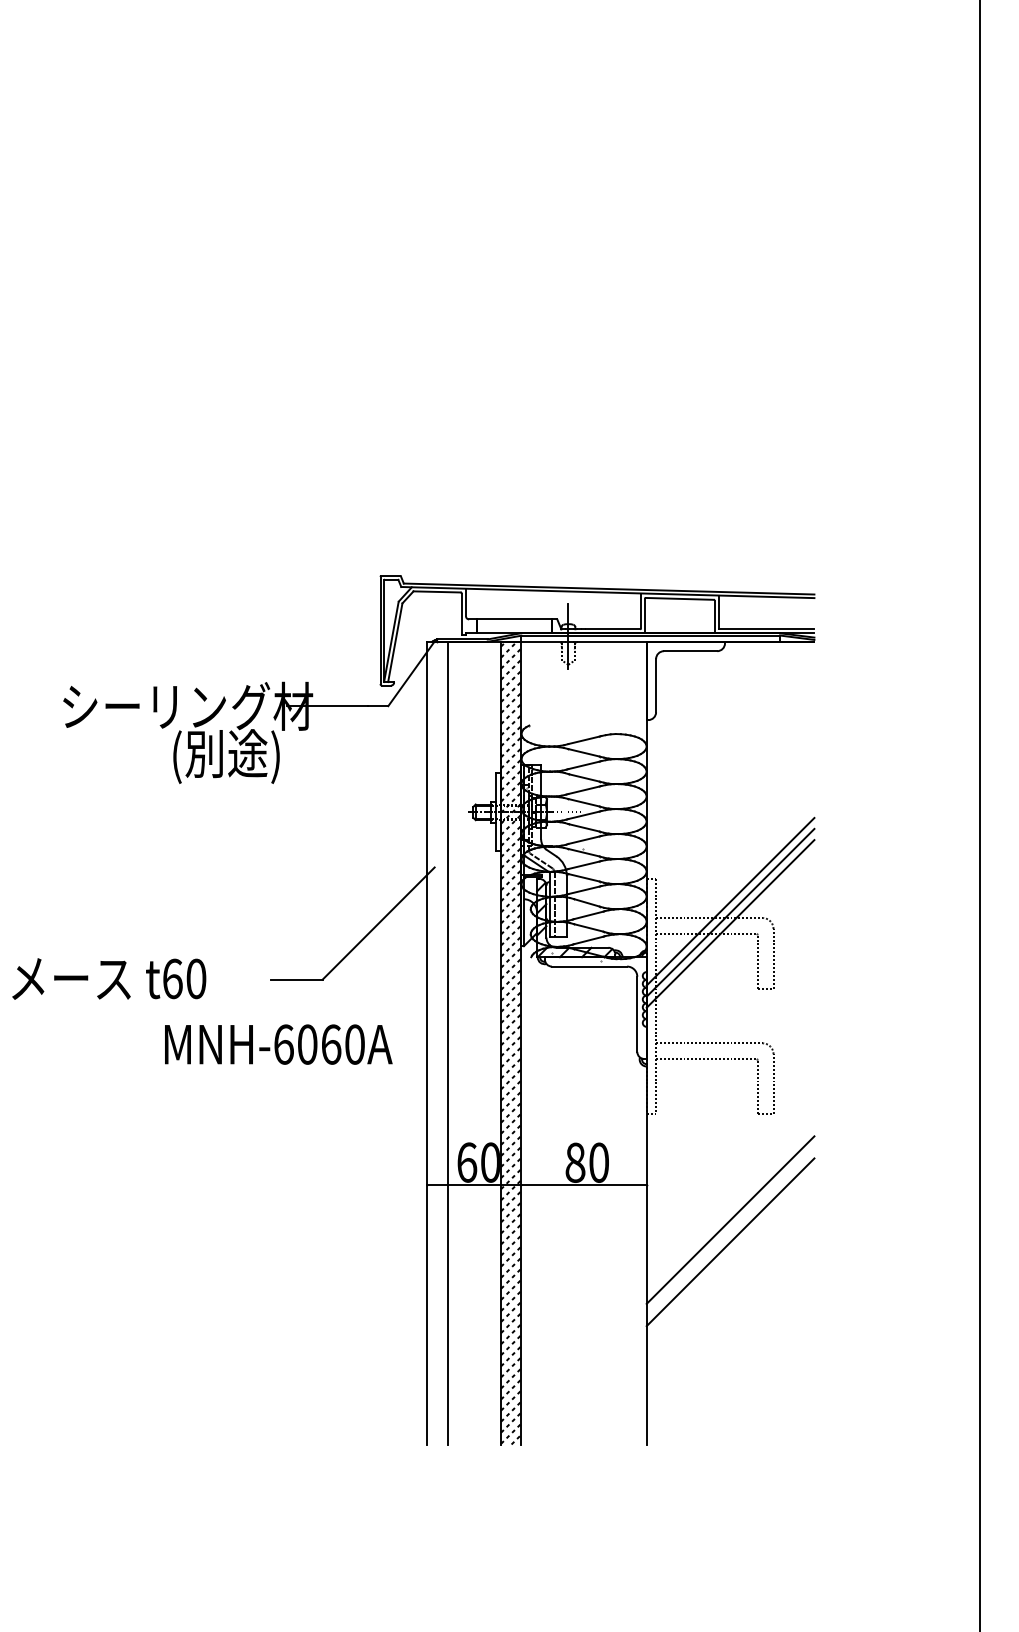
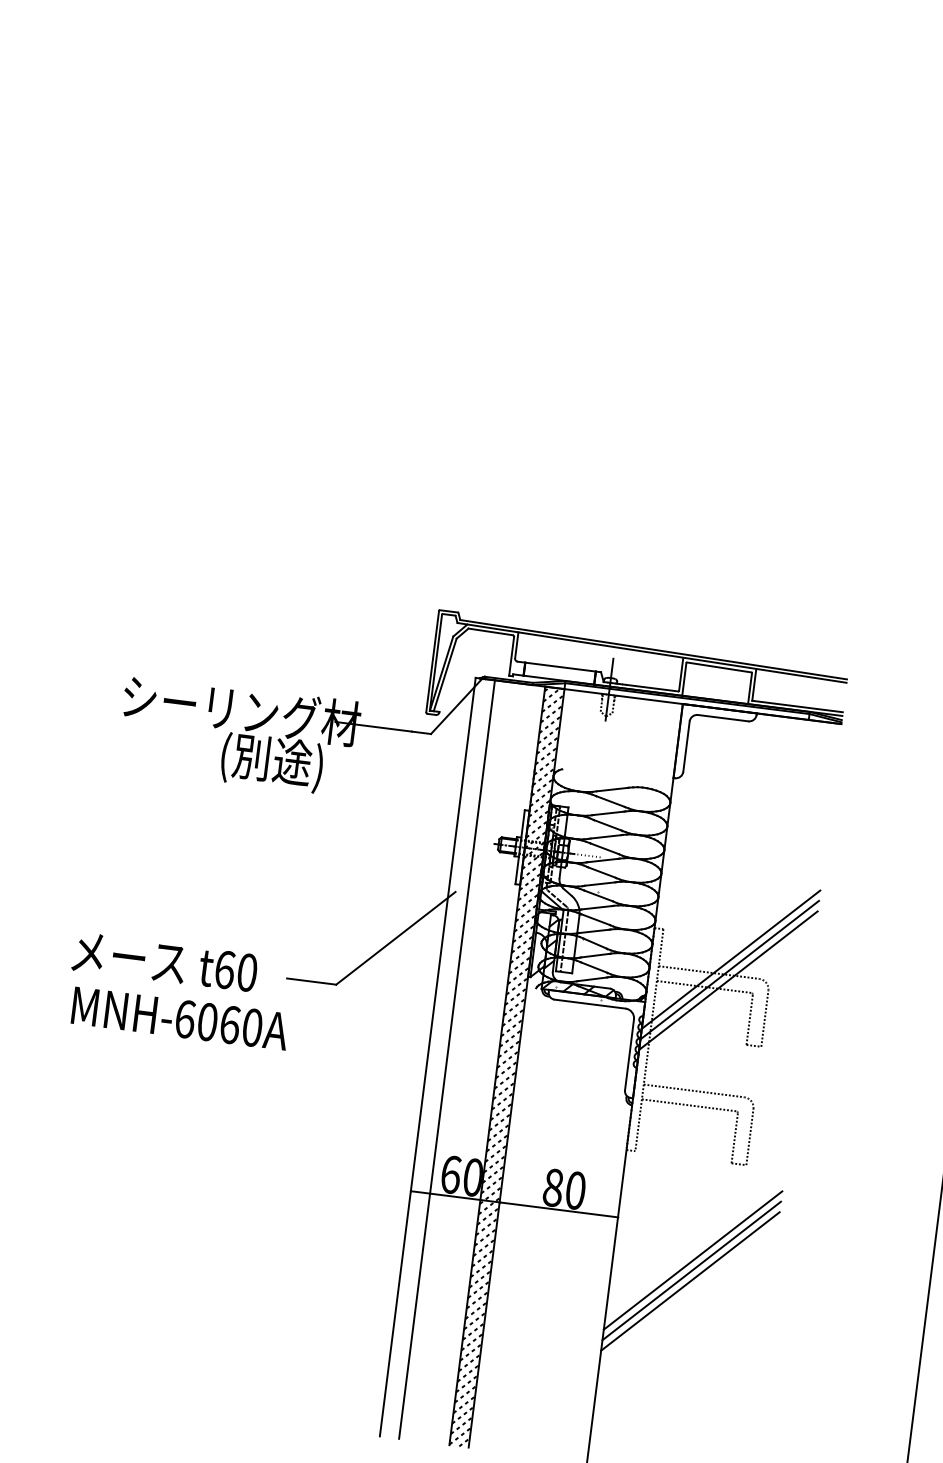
text: (109, 978) -> (165, 961), moved
text: (278, 1044) -> (180, 1018), moved
line: (730, 1231) -> (691, 1271), added

